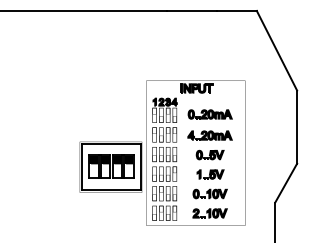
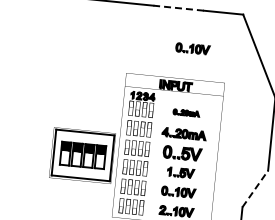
line: (191, 10) -> (178, 7), solid -> dashed
part: (209, 49) -> (192, 48), added
part: (209, 114) -> (185, 112), size x0.6
part: (209, 154) -> (181, 152), size x1.4
line: (286, 182) -> (255, 188), solid -> dashed

